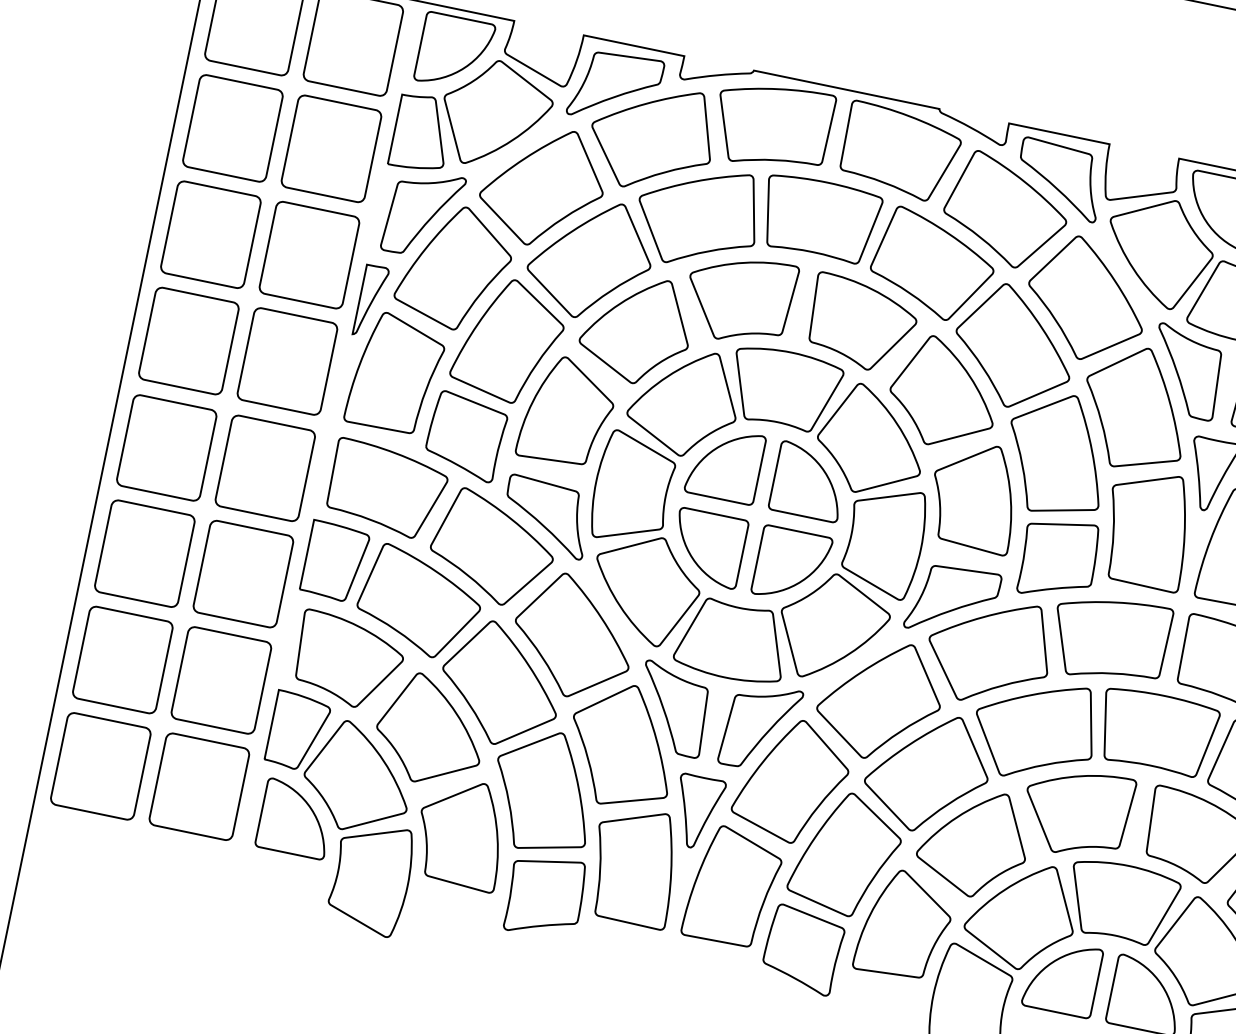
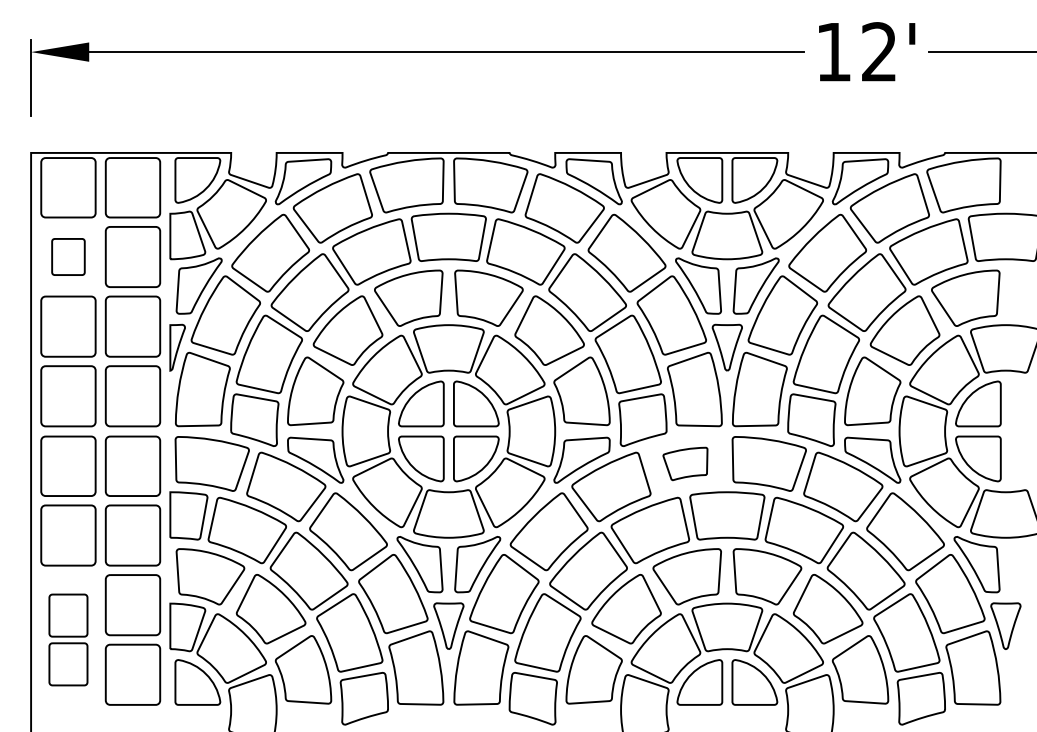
part: (233, 127) -> (68, 256), size x0.6
part: (1109, 638) -> (685, 463), size x0.6
part: (112, 712) -> (68, 639), size x0.7

